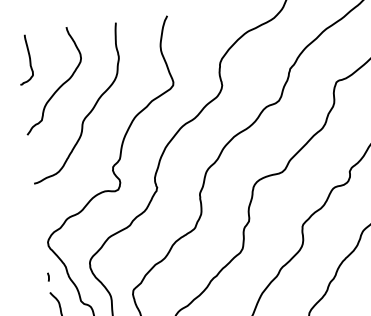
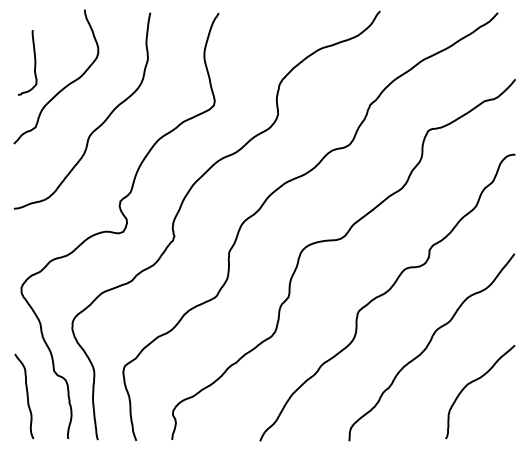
curve: (29, 58) -> (34, 62), moved
line: (48, 277) -> (15, 333), removed

